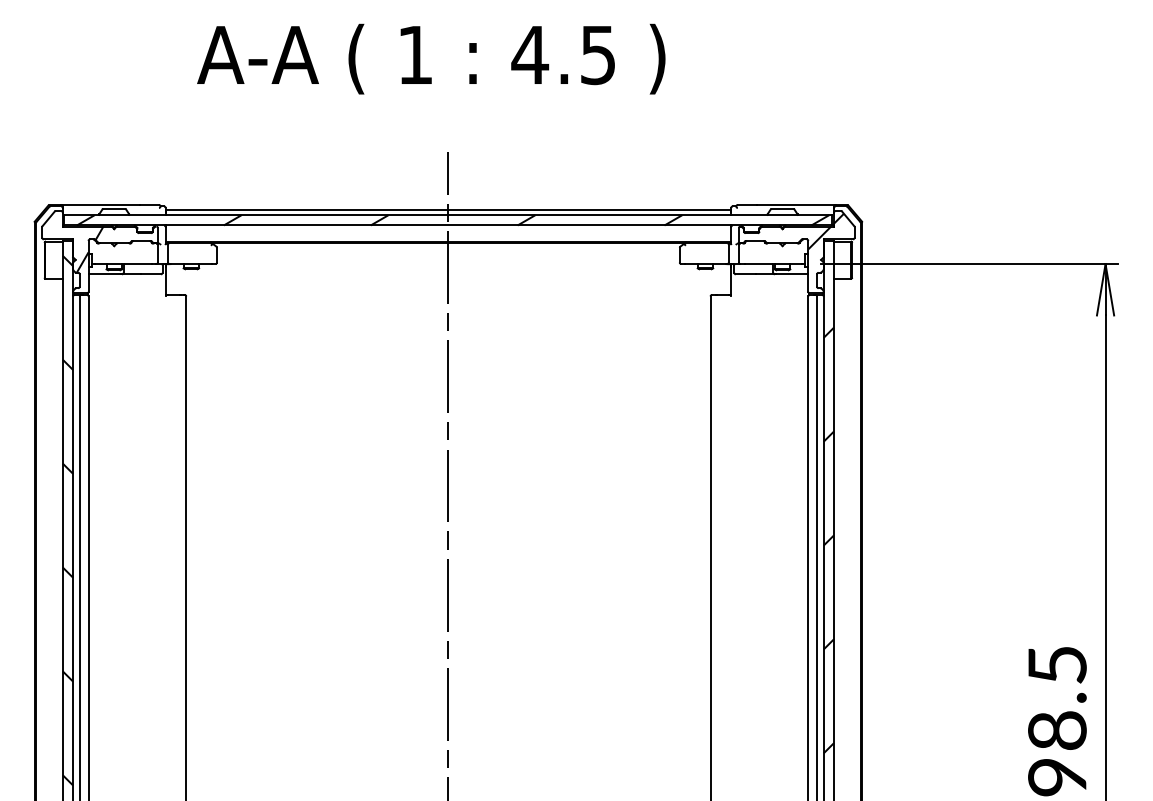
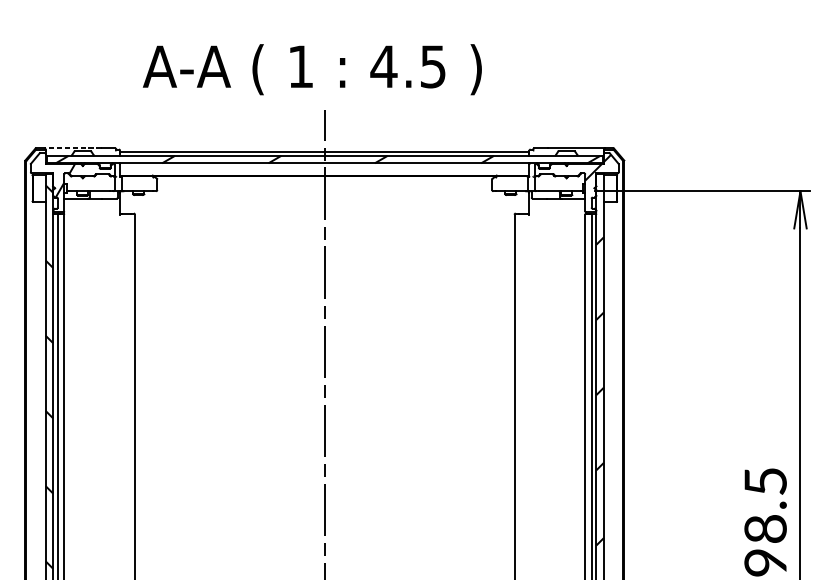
text: (431, 58) -> (312, 69), moved
line: (100, 204) -> (72, 148), solid -> dashed

